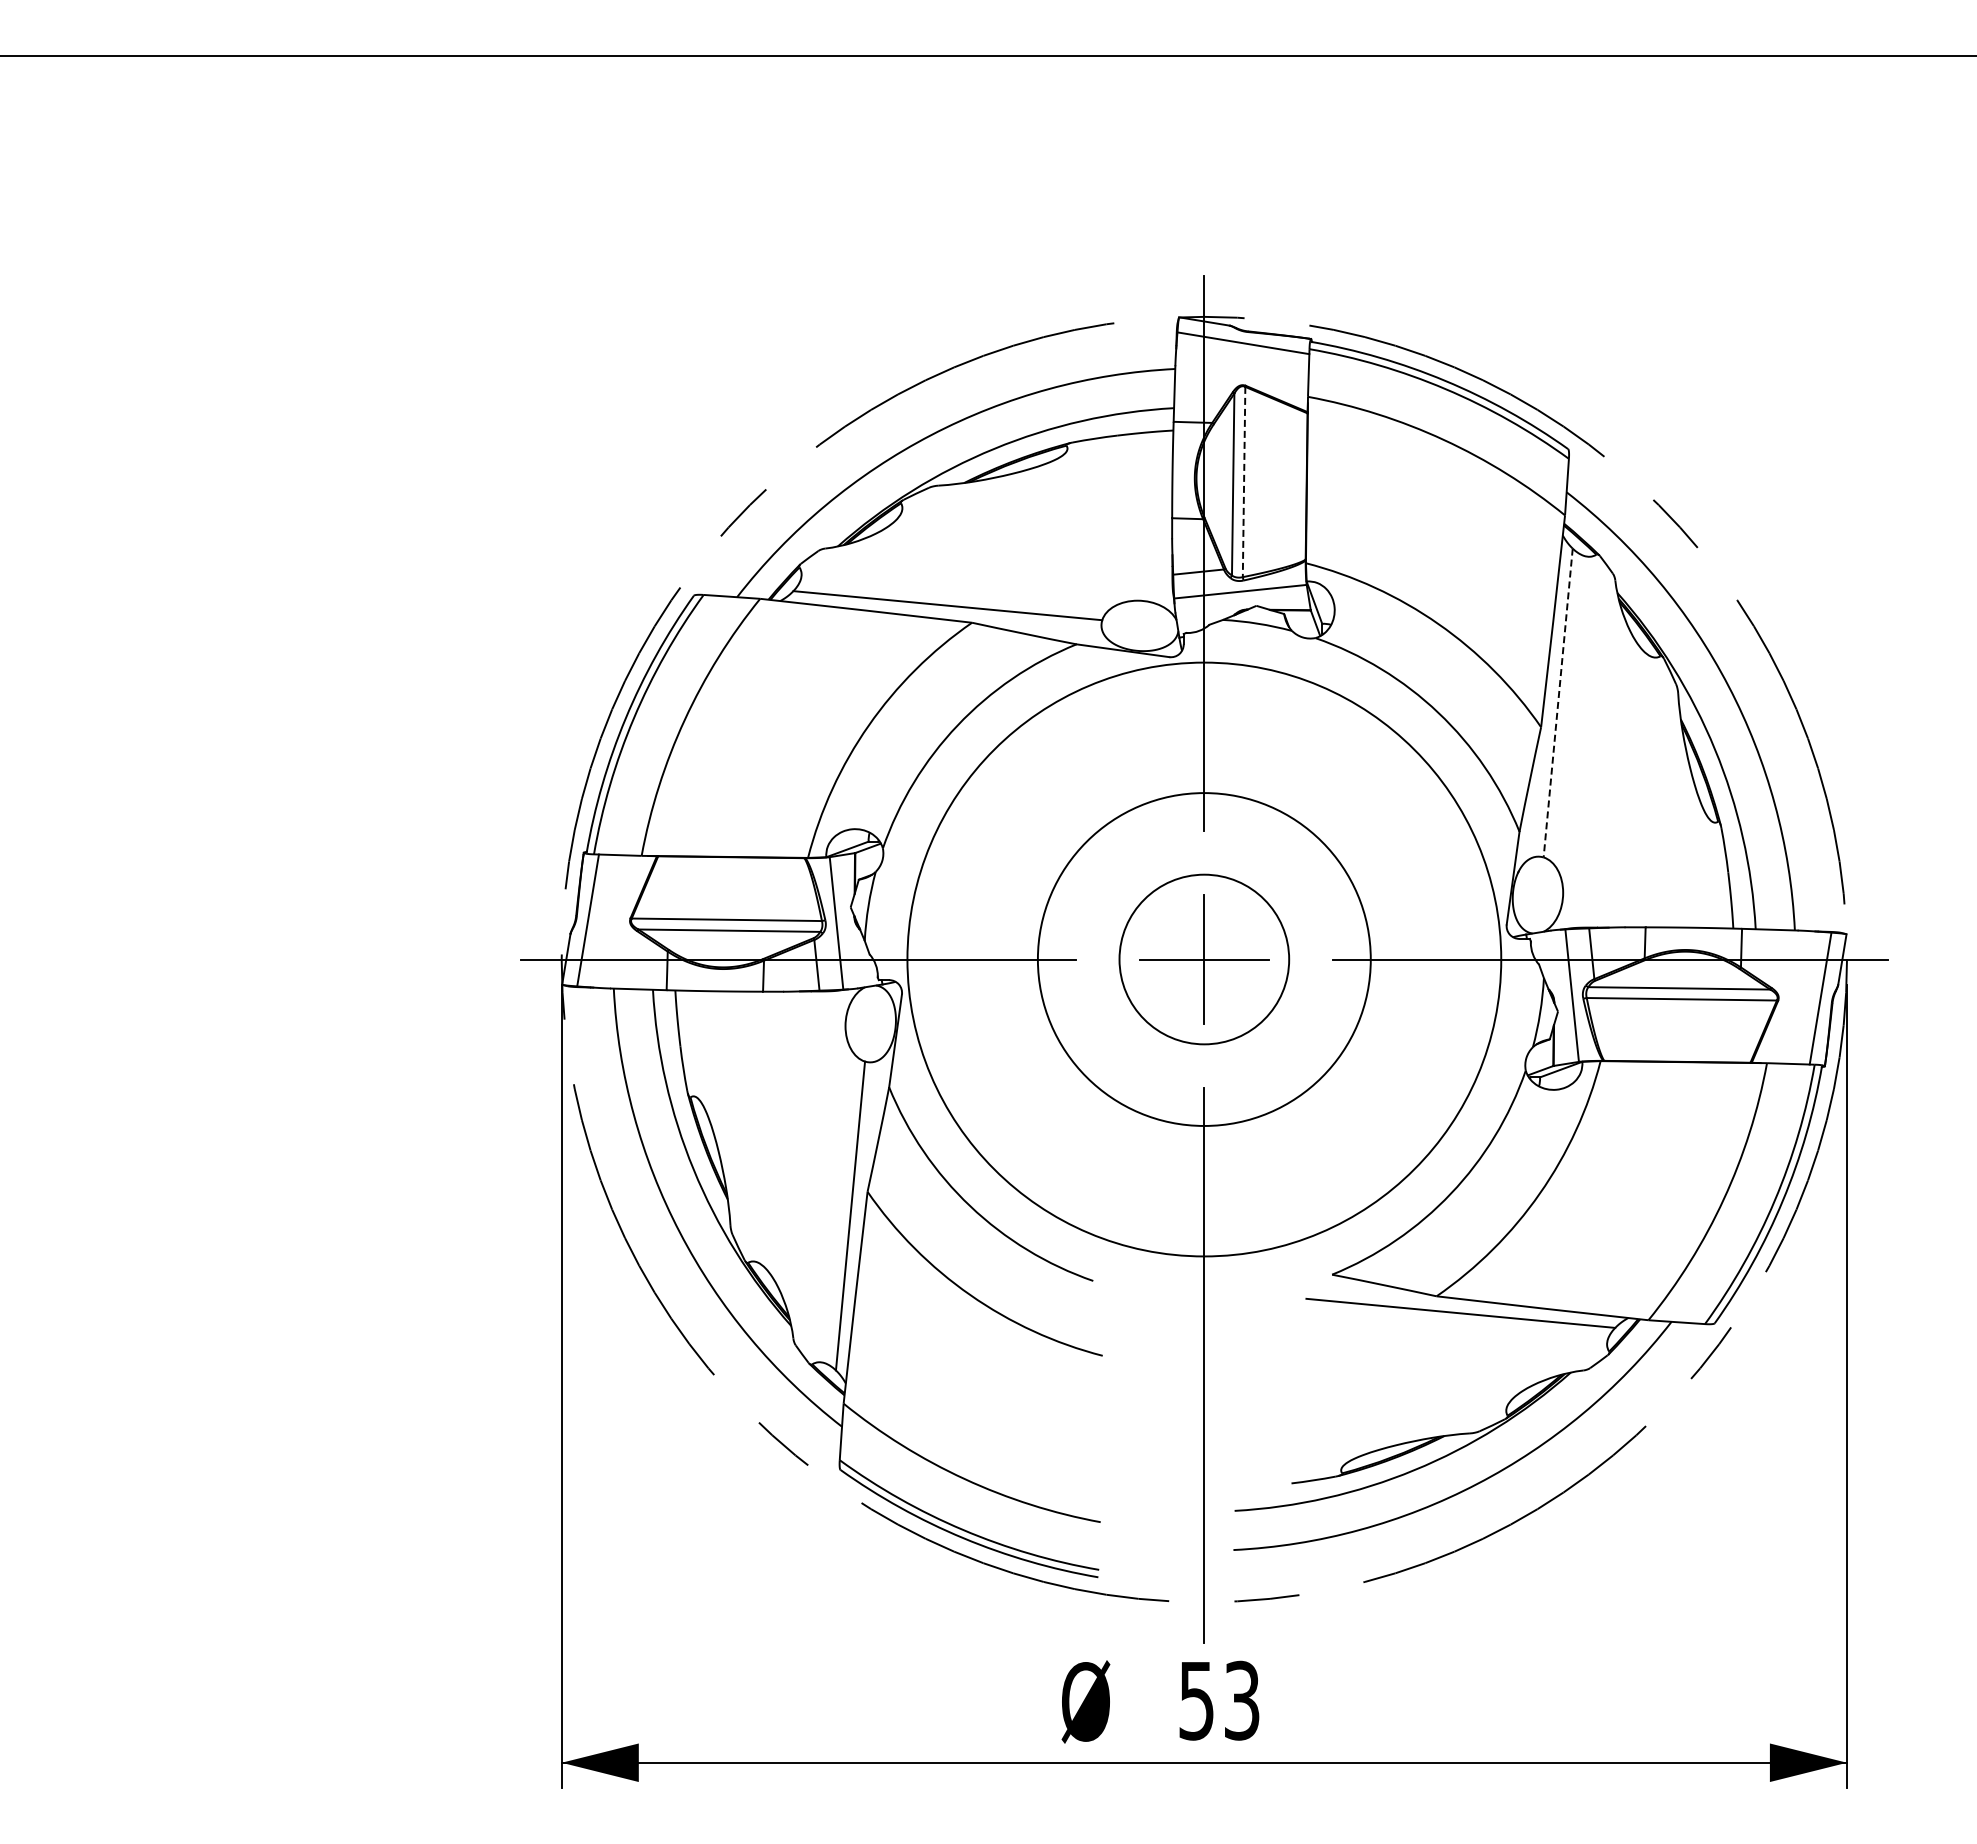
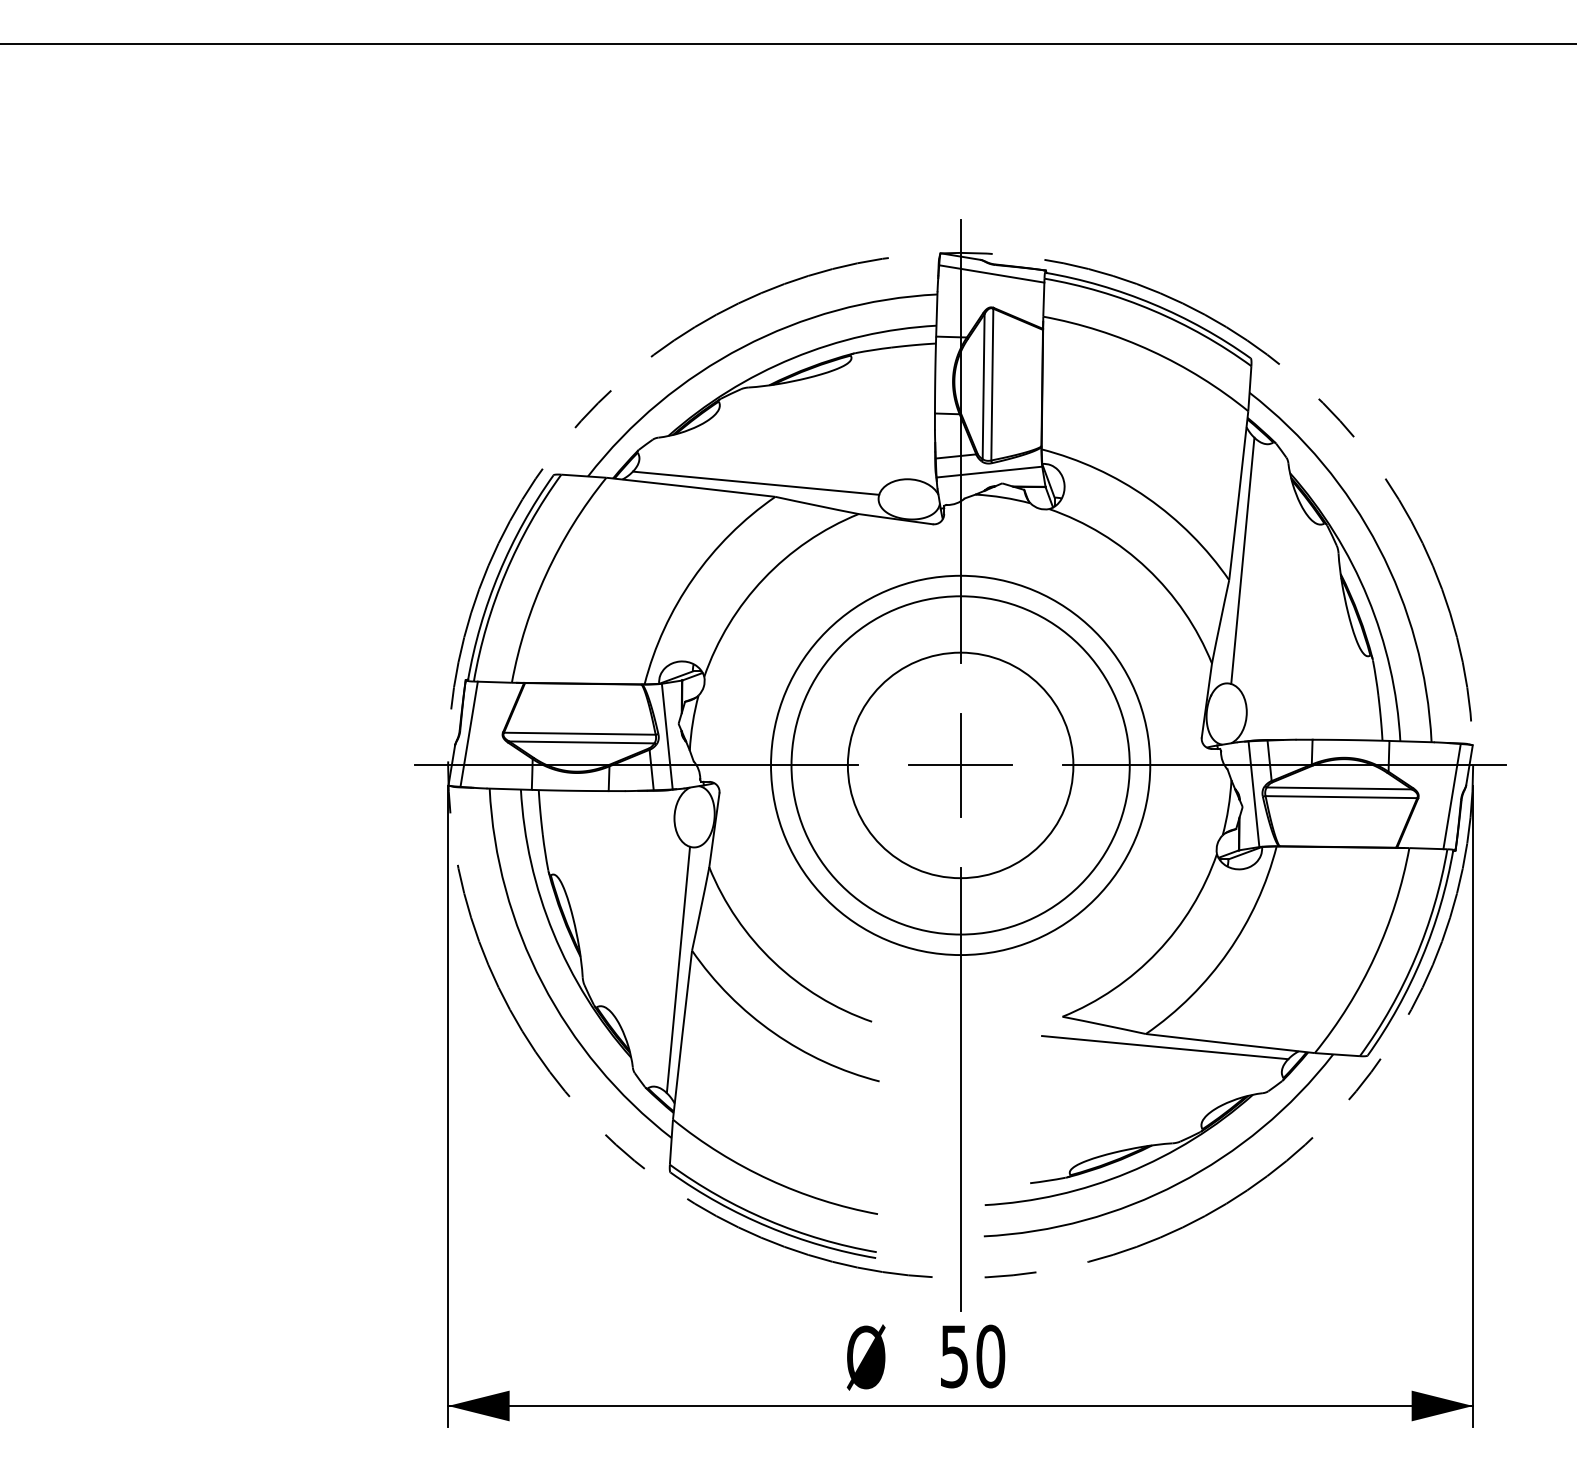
line: (1244, 482) -> (992, 384), dashed -> solid
line: (1558, 703) -> (1243, 561), dashed -> solid
circle: (1203, 959) -> (959, 765), size x1.67
circle: (1204, 959) -> (960, 765), size x0.71
circle: (1204, 959) -> (960, 765), size x1.43
text: (1242, 1700) -> (991, 1356), 53 -> 50

